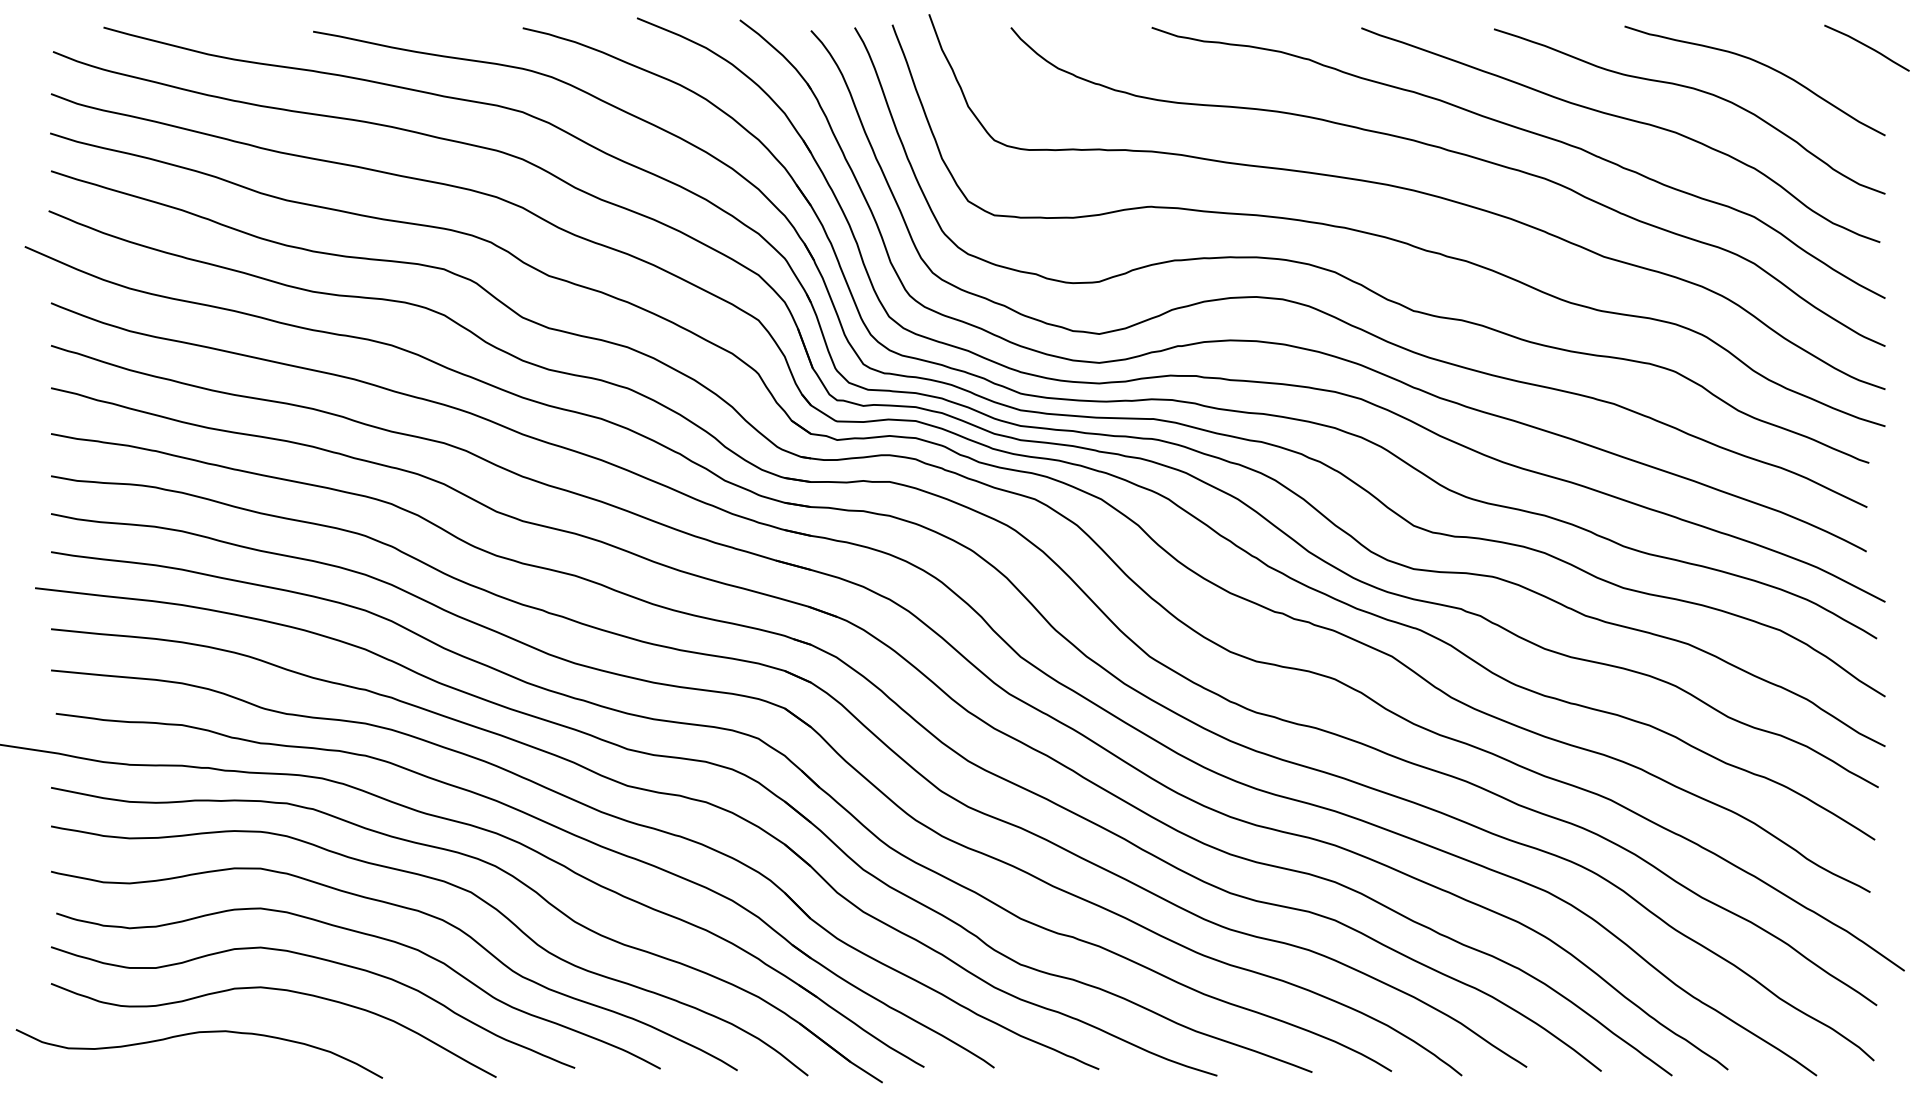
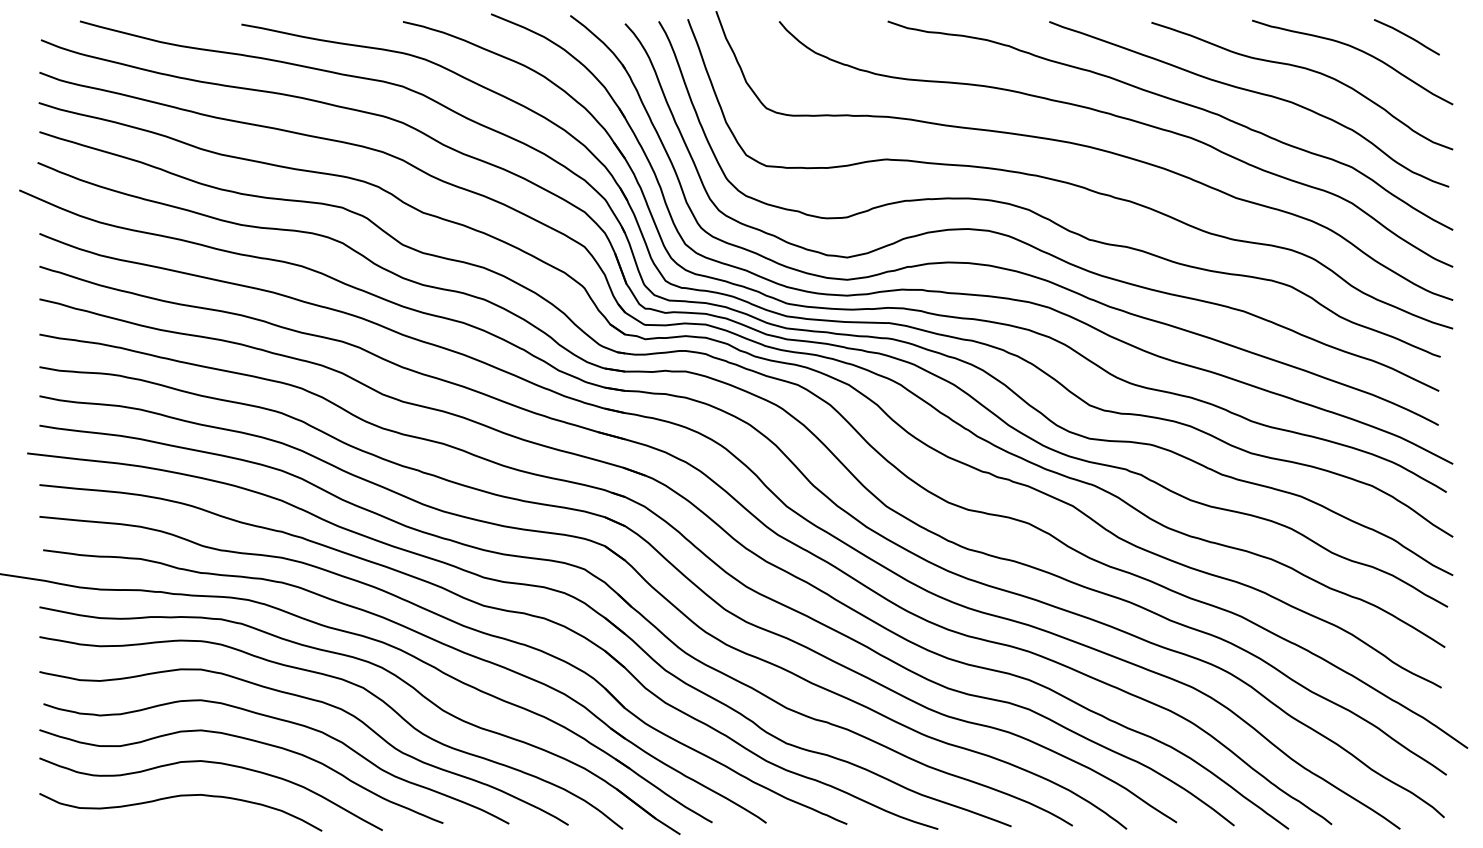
curve: (1866, 47) -> (1406, 36), moved
curve: (193, 1034) -> (176, 797), moved

